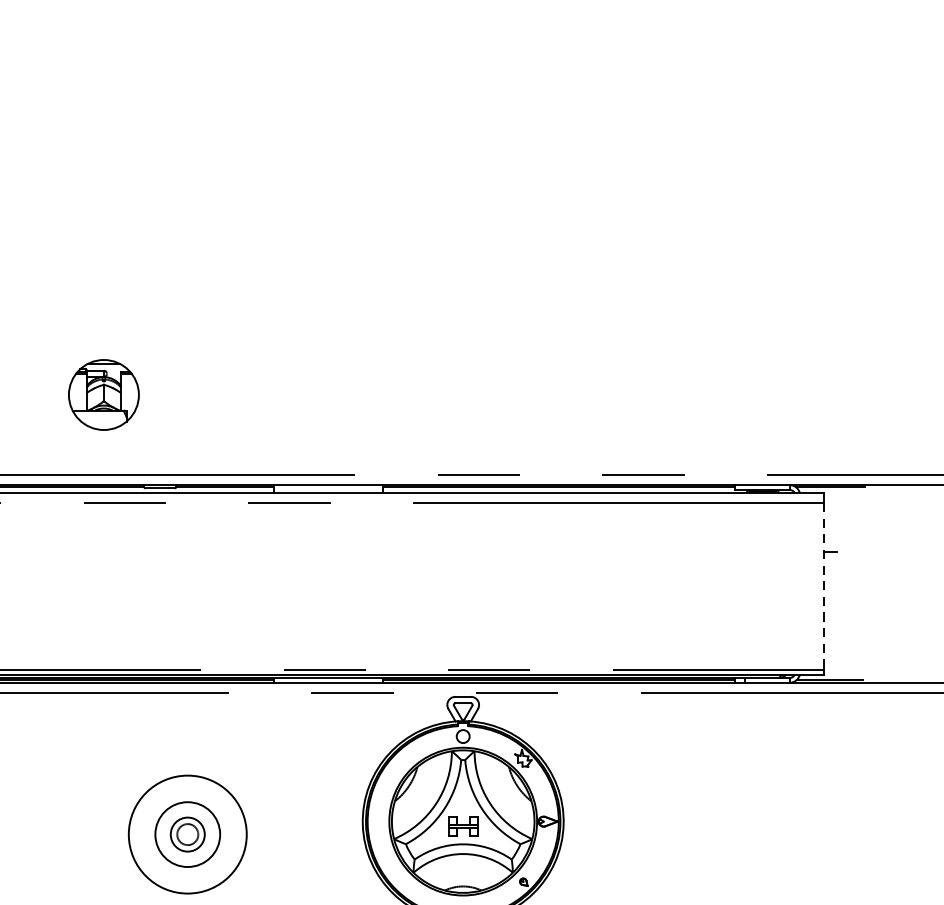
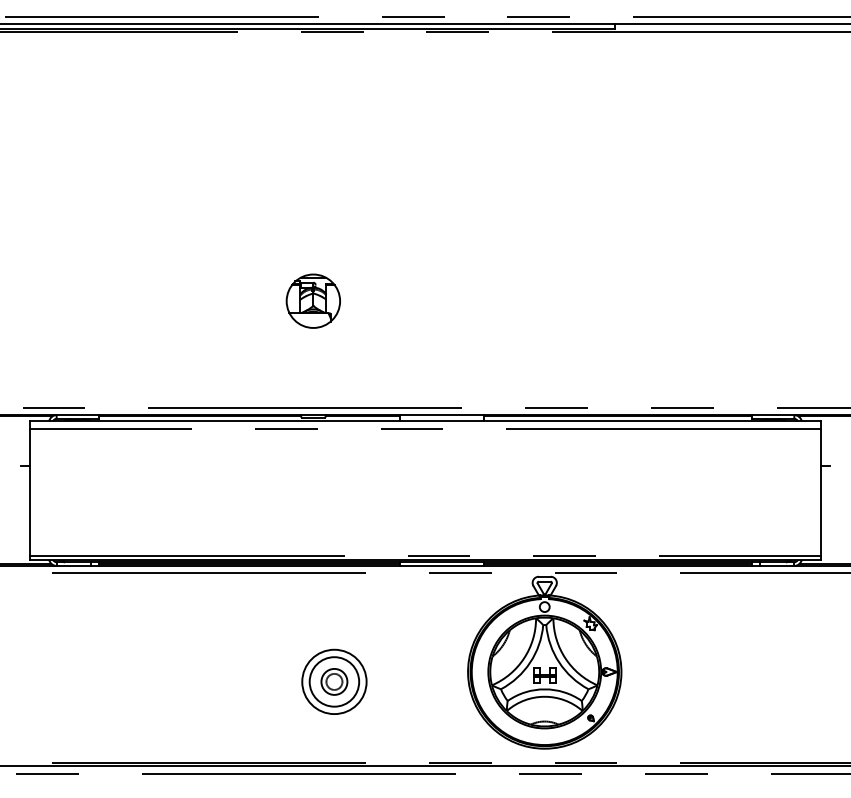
part: (102, 394) -> (312, 300), moved
line: (824, 586) -> (820, 492), dashed -> solid
circle: (187, 834) -> (334, 681), size x0.71

